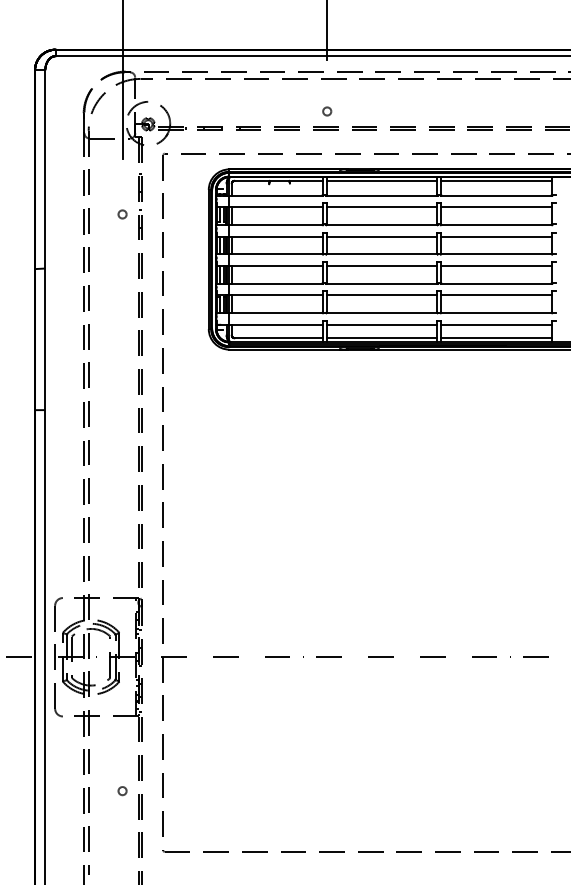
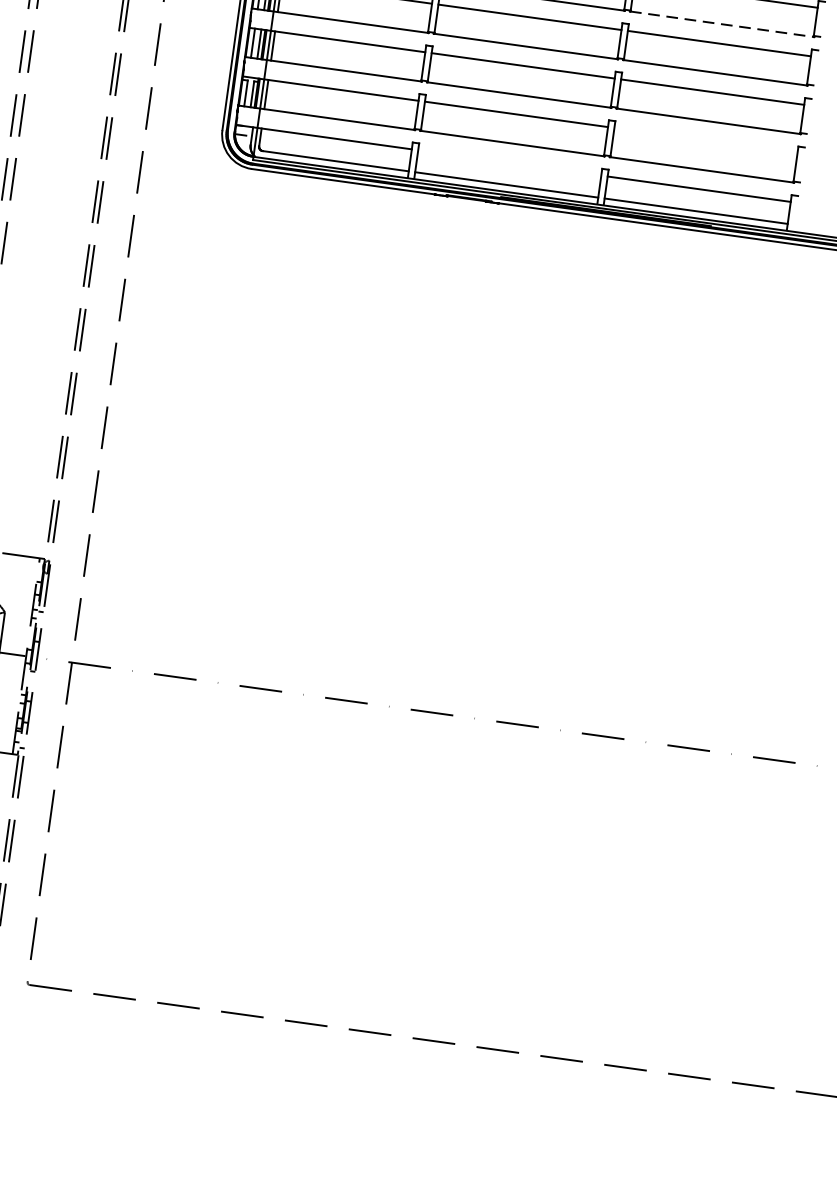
line: (496, 225) -> (722, 24), solid -> dashed
line: (496, 295) -> (705, 140), removed
line: (381, 324) -> (509, 162), removed

